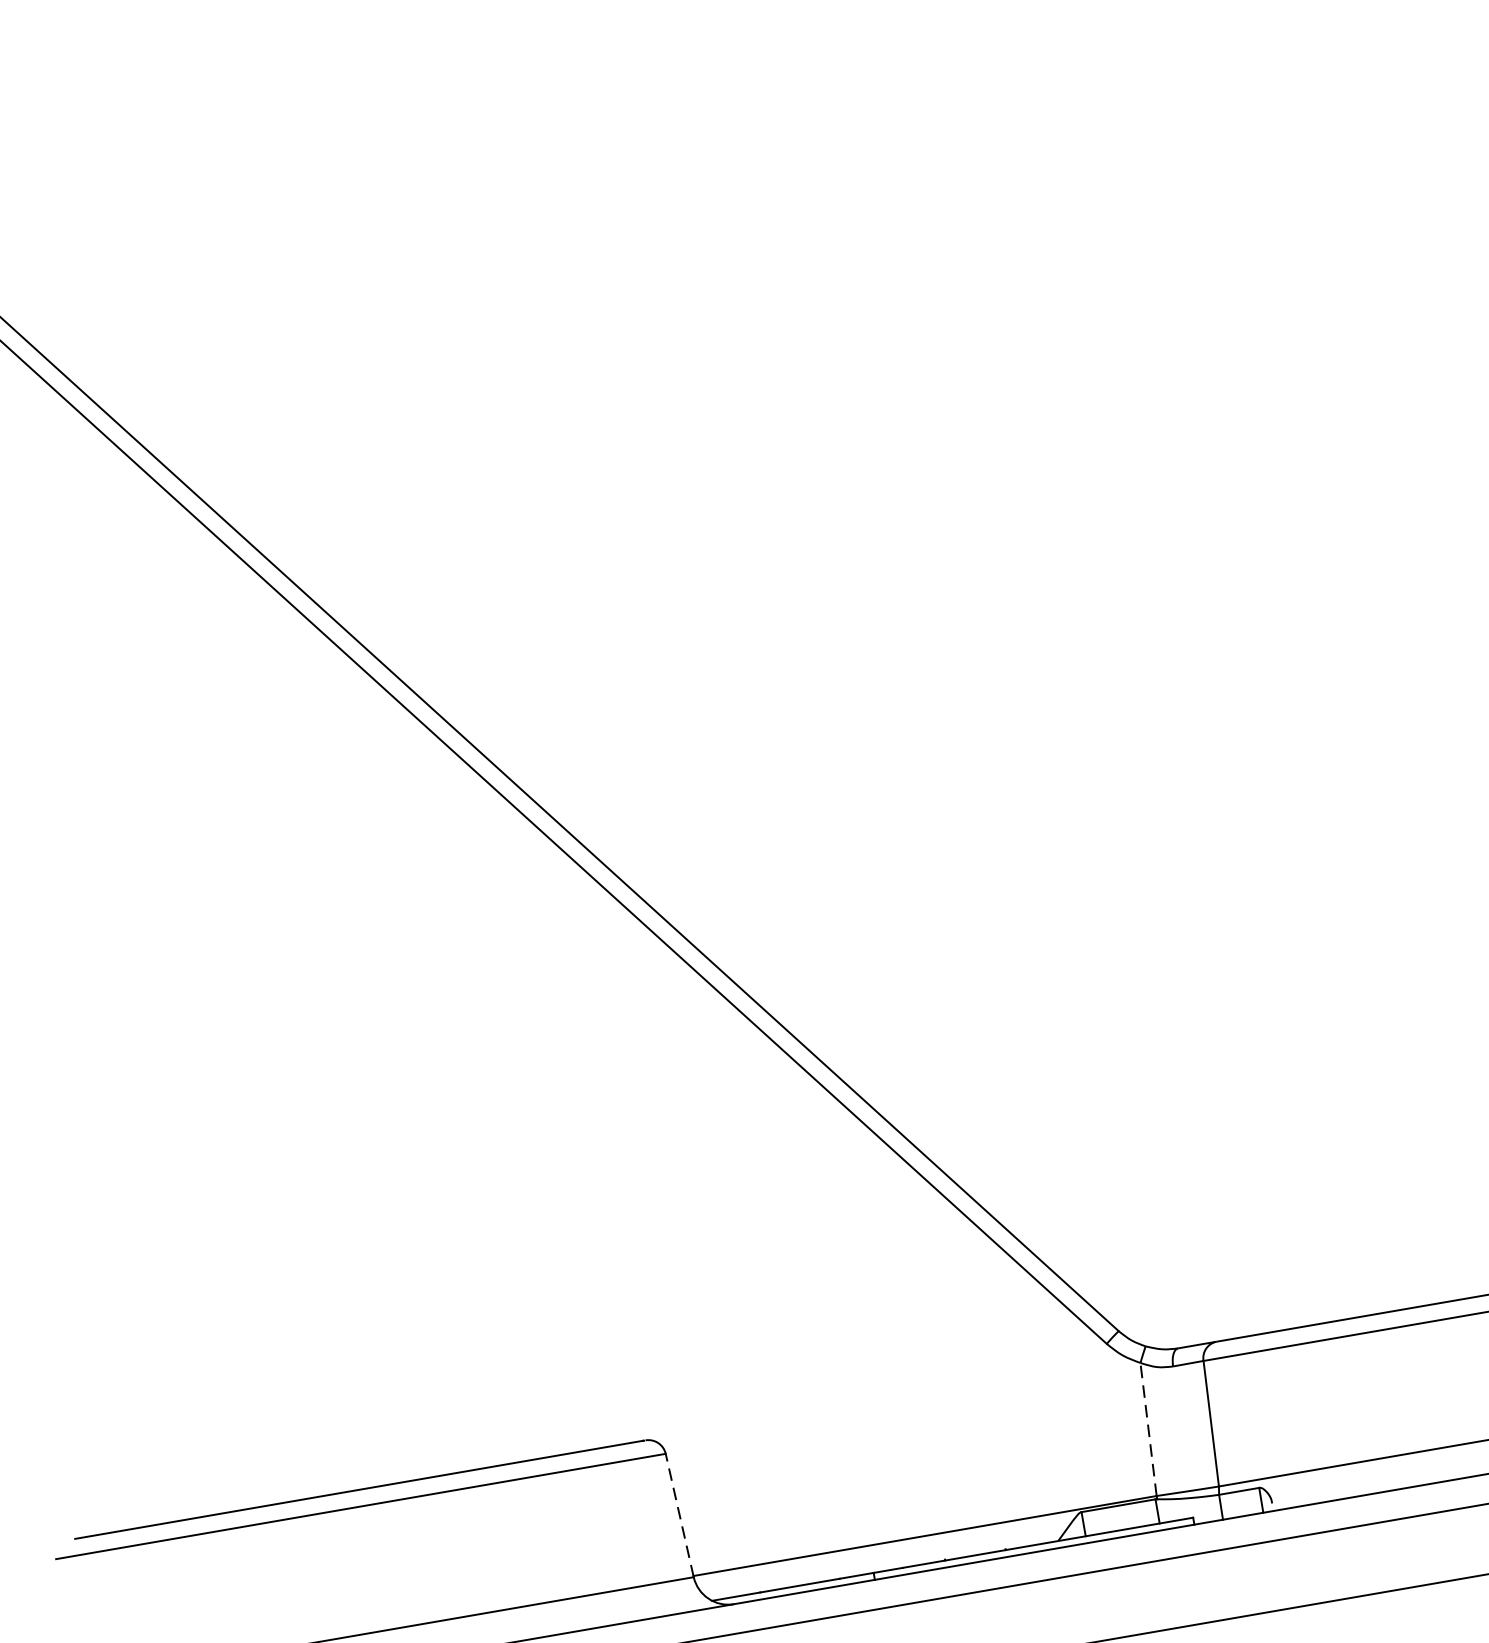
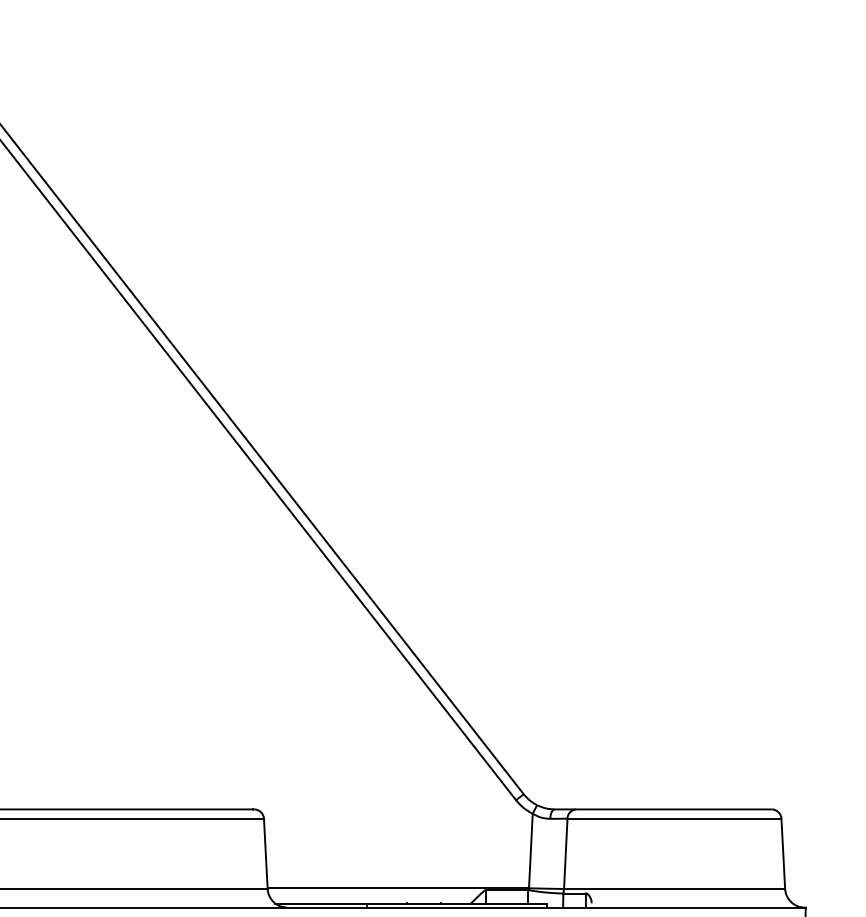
line: (1147, 1428) -> (530, 850), dashed -> solid
line: (679, 1515) -> (265, 853), dashed -> solid

